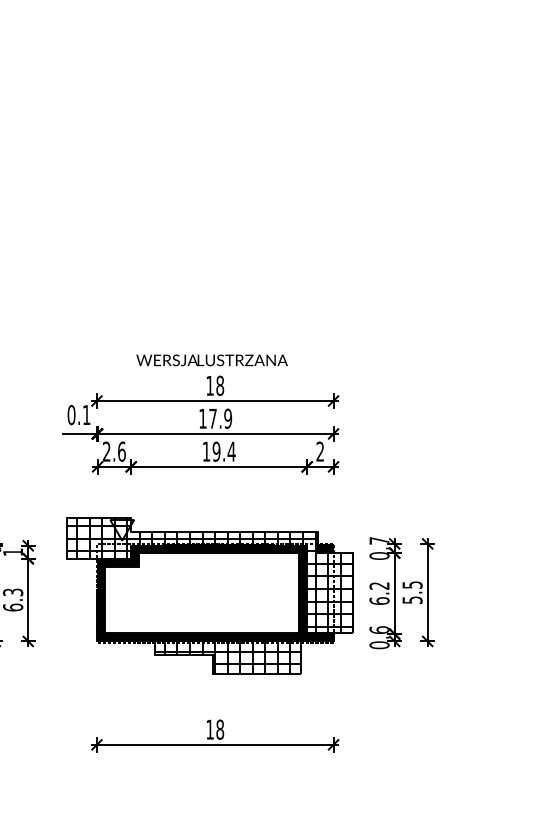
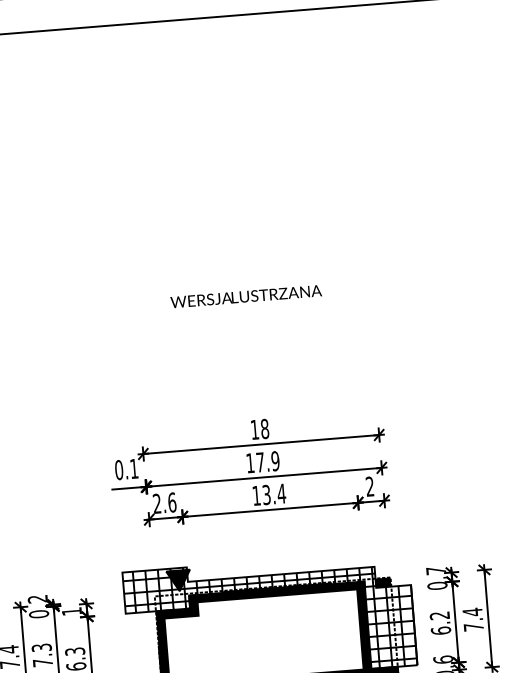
text: (211, 360) -> (245, 296), moved
text: (216, 451) -> (266, 494), 19.4 -> 13.4
fill: (122, 530) -> (179, 581), added
text: (412, 592) -> (473, 619), 5.5 -> 7.4

